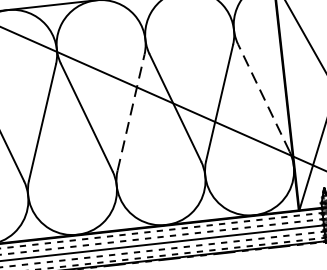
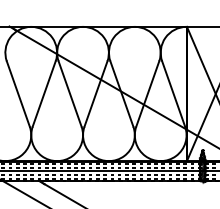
line: (263, 98) -> (173, 94), dashed -> solid
line: (130, 113) -> (95, 94), dashed -> solid

